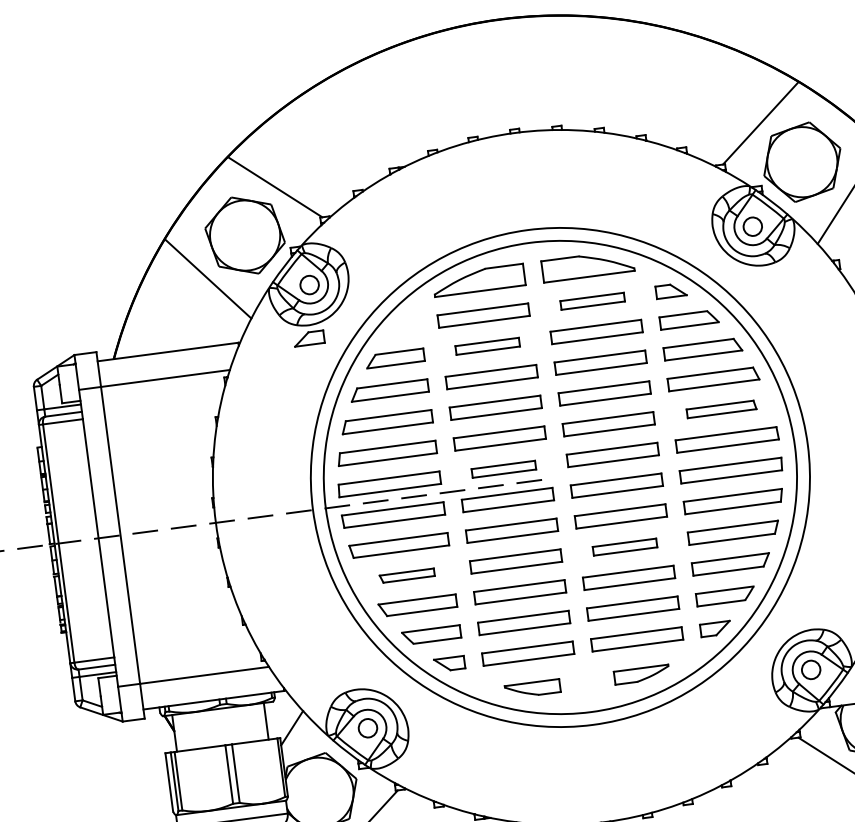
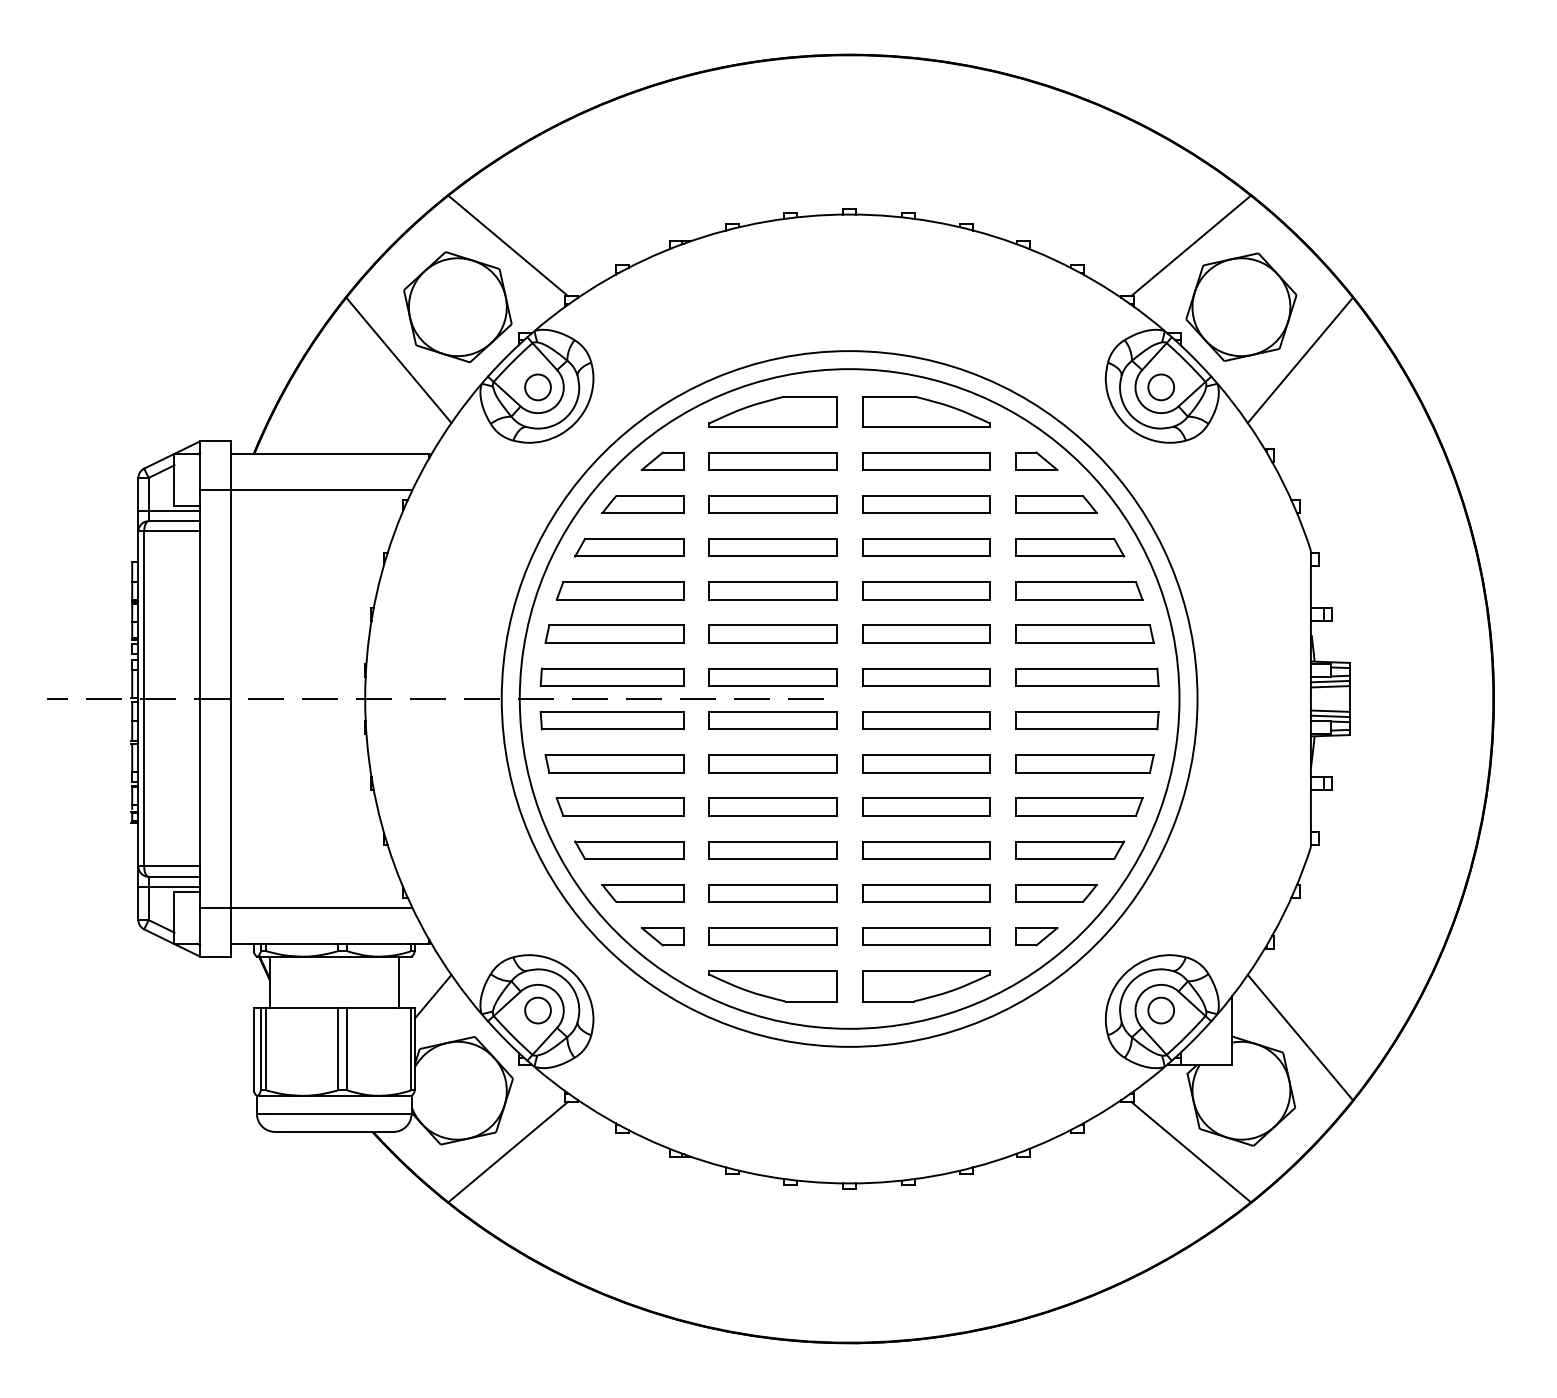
part: (592, 301) -> (926, 461), size x1.43
part: (309, 338) -> (662, 461), moved
part: (487, 346) -> (772, 504), size x1.43
part: (721, 408) -> (1084, 633), size x1.43
part: (503, 469) -> (772, 677), size x1.43
part: (625, 546) -> (926, 806), size x1.43
part: (406, 575) -> (619, 806), size x1.67
part: (641, 674) -> (926, 986), size x1.67
part: (532, 689) -> (772, 986), size x1.67

